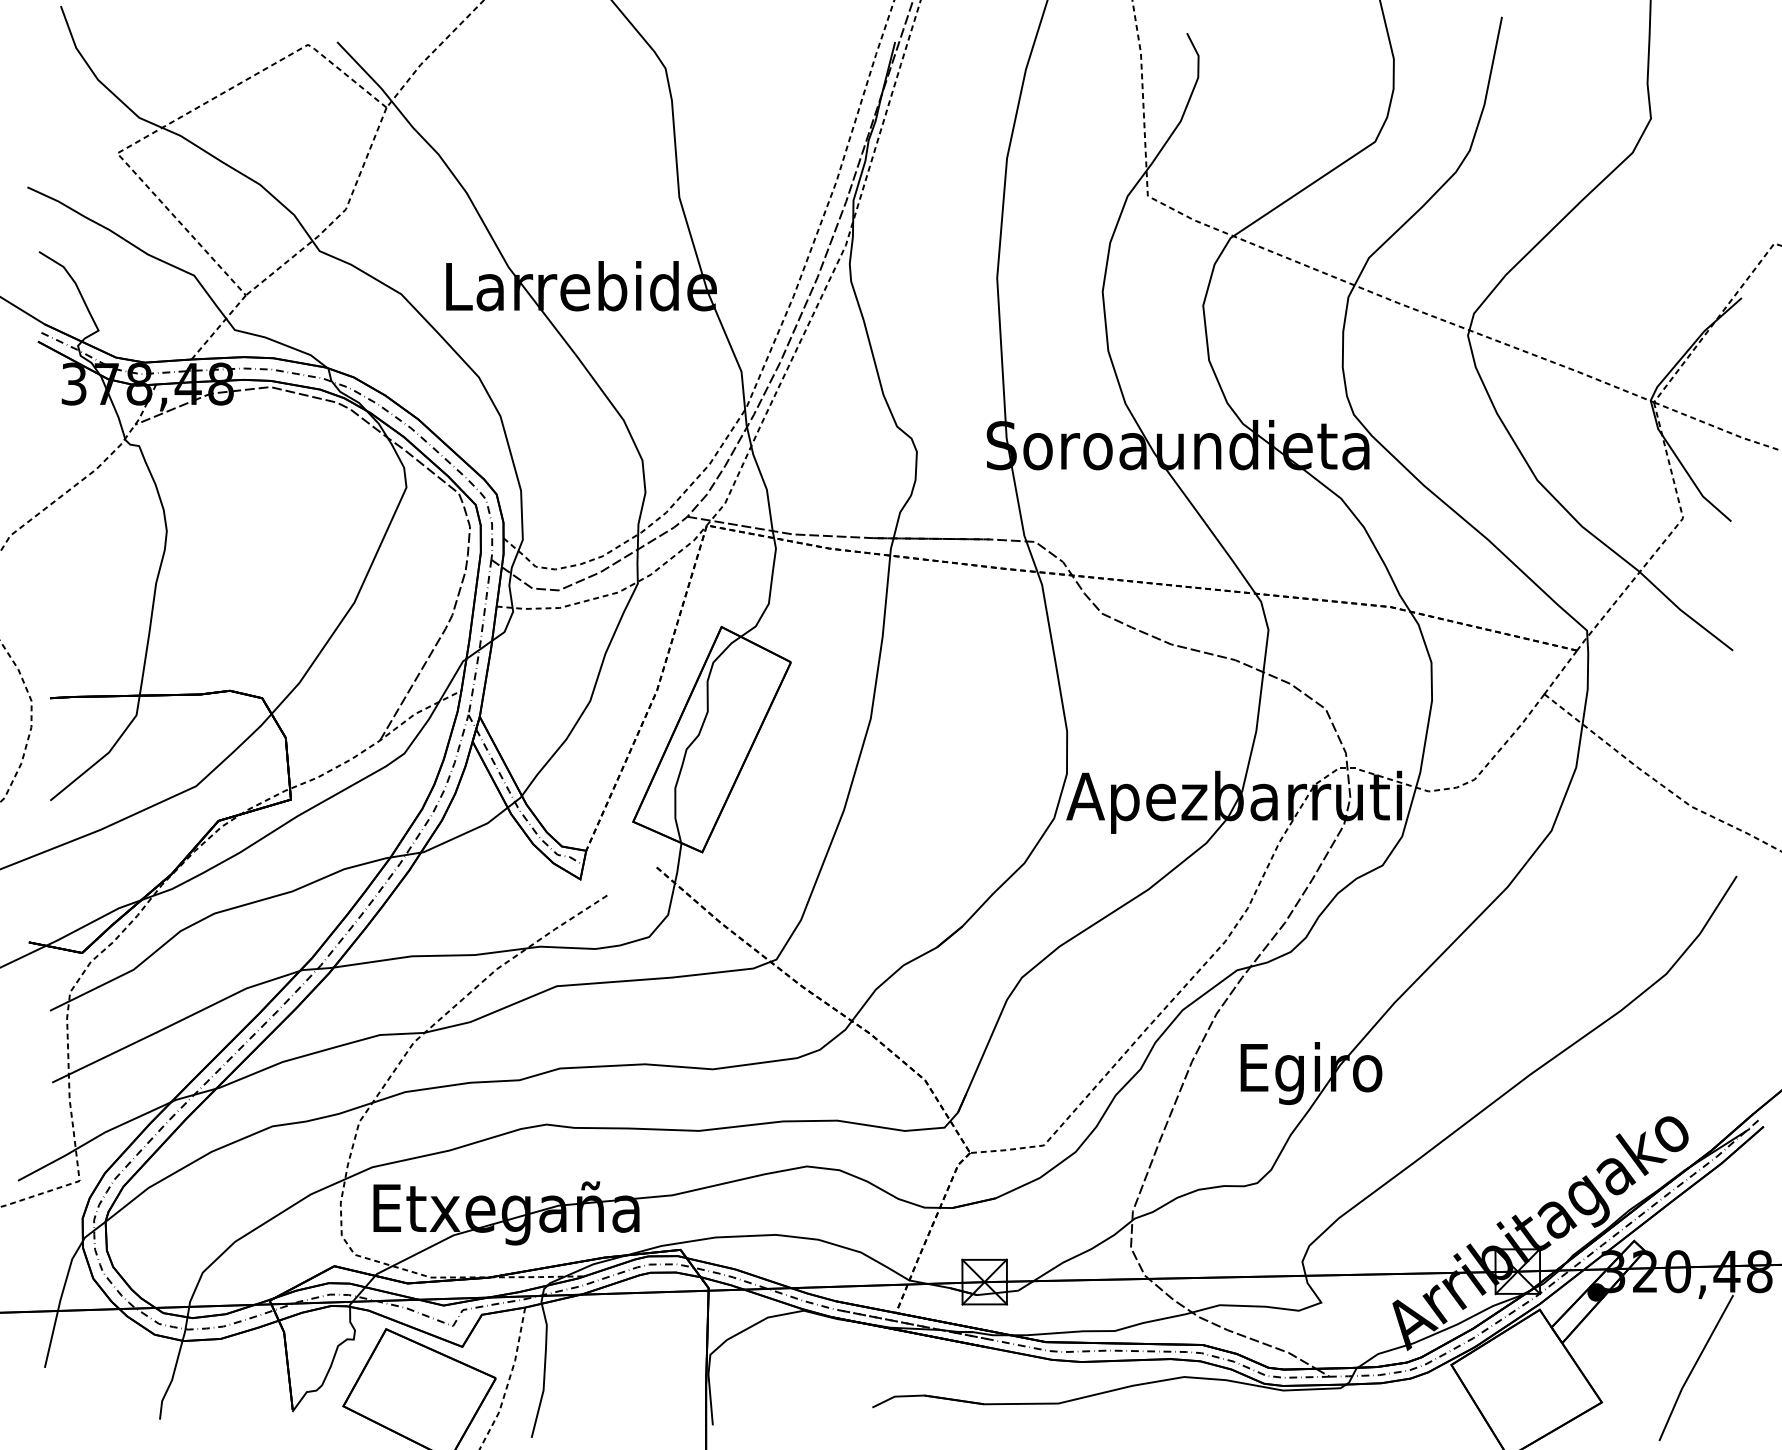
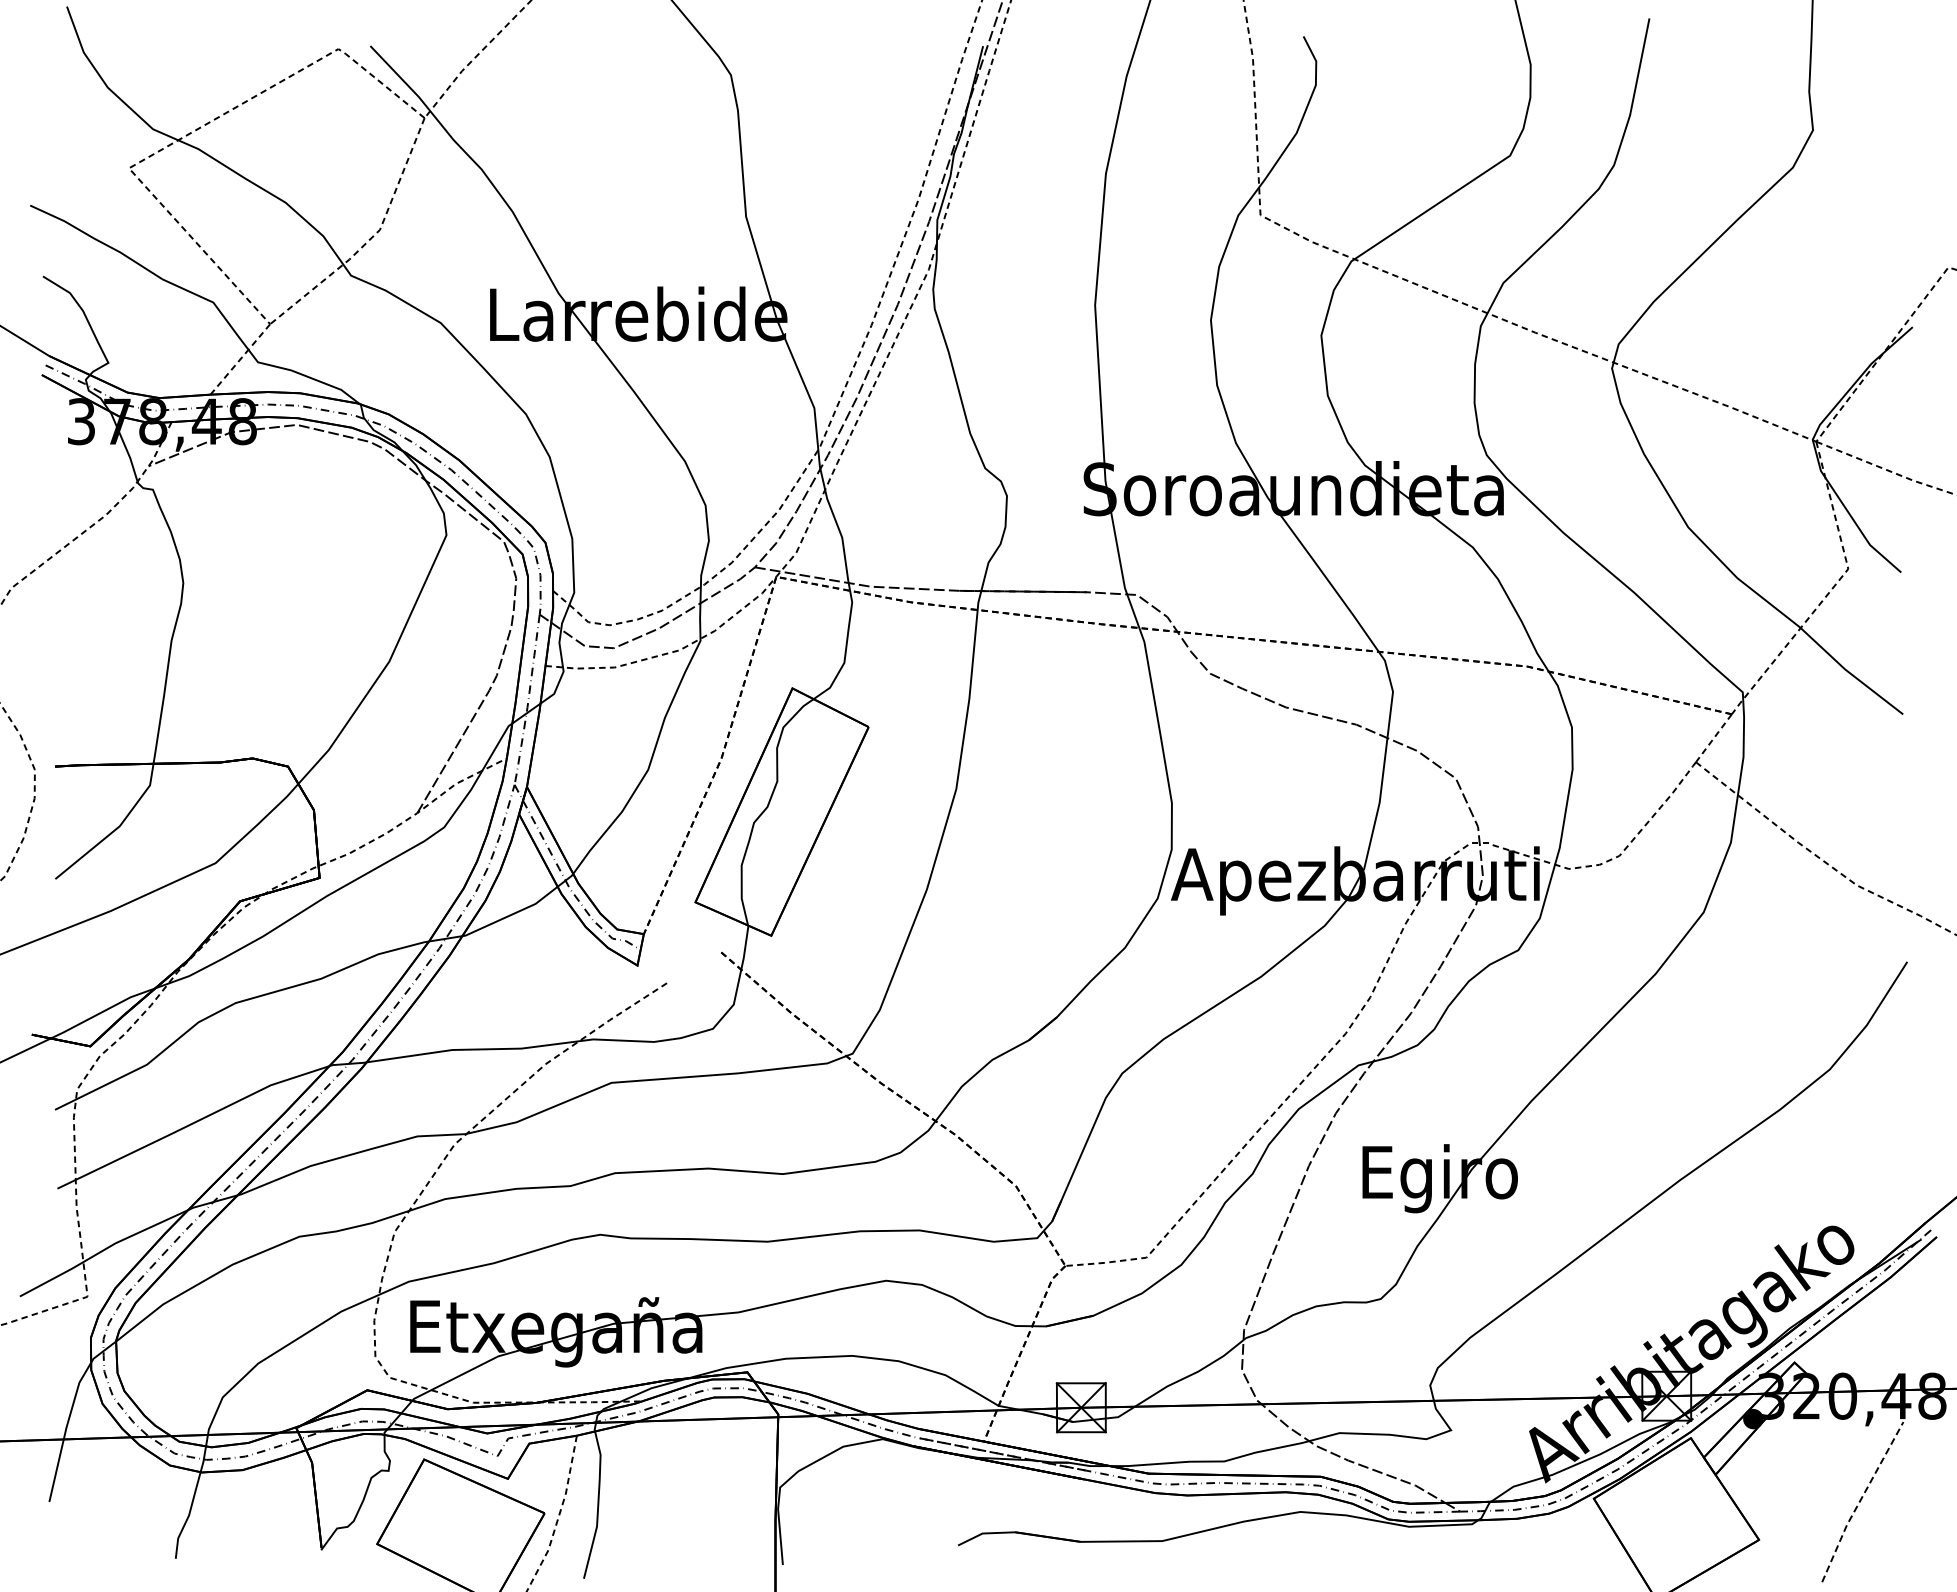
line: (1693, 1367) -> (1859, 1501), solid -> dashed

